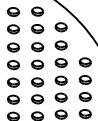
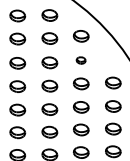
part: (60, 45) -> (80, 60), size x0.6

